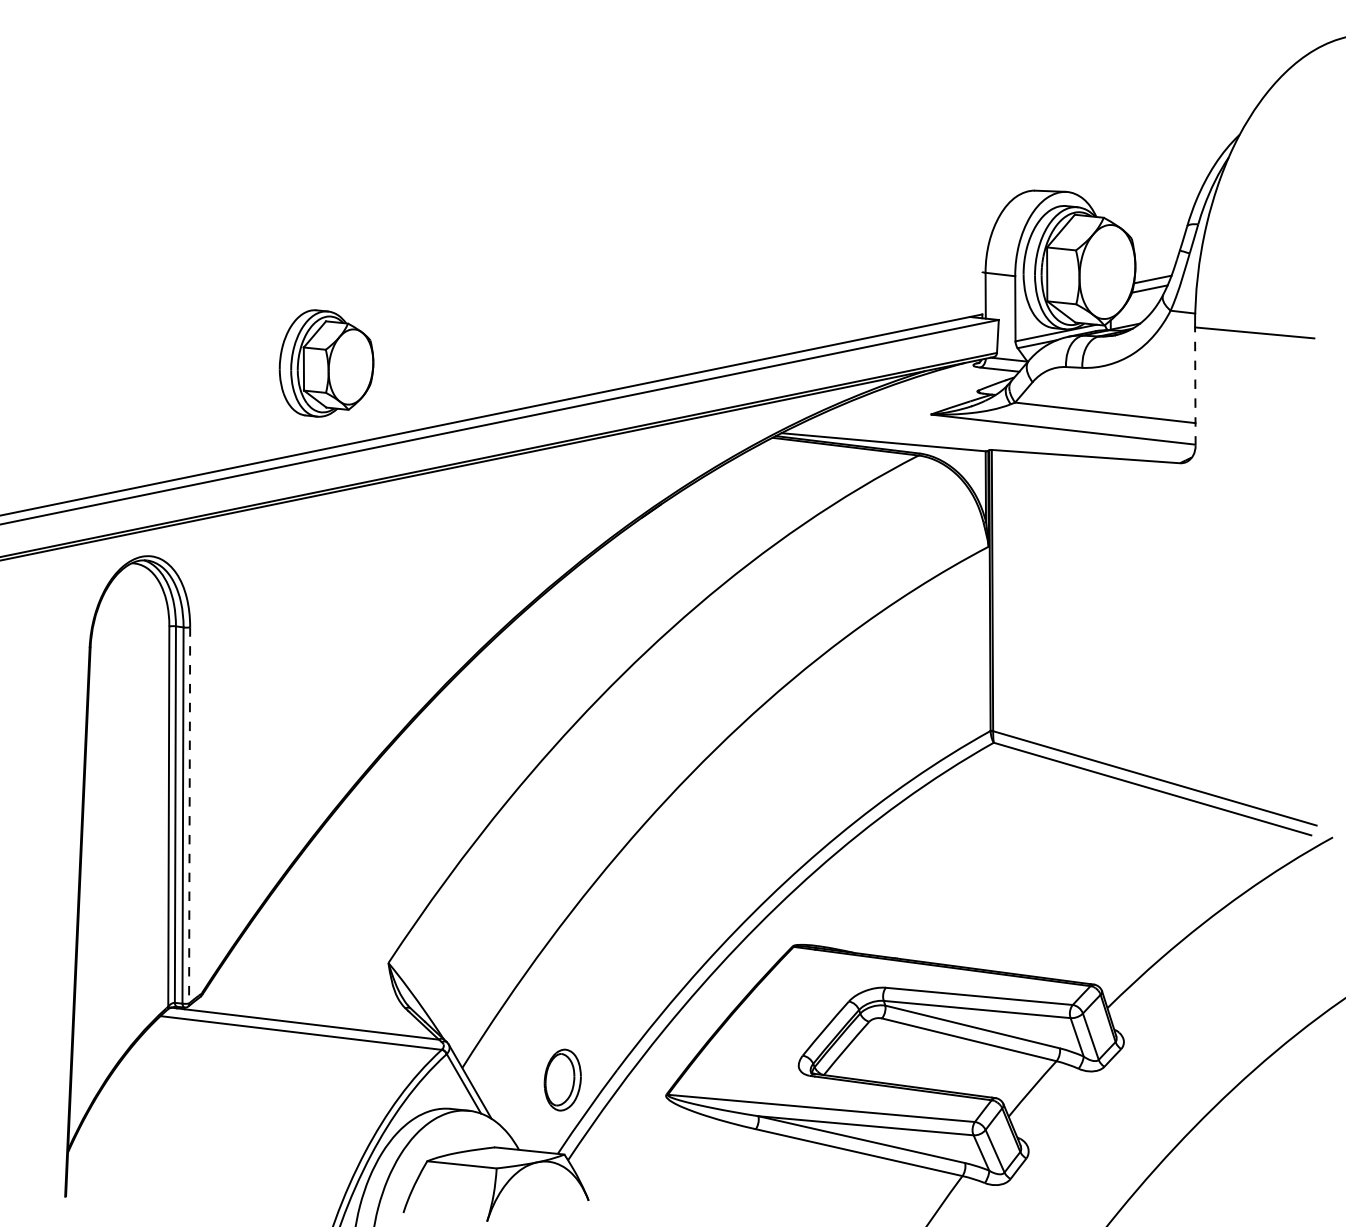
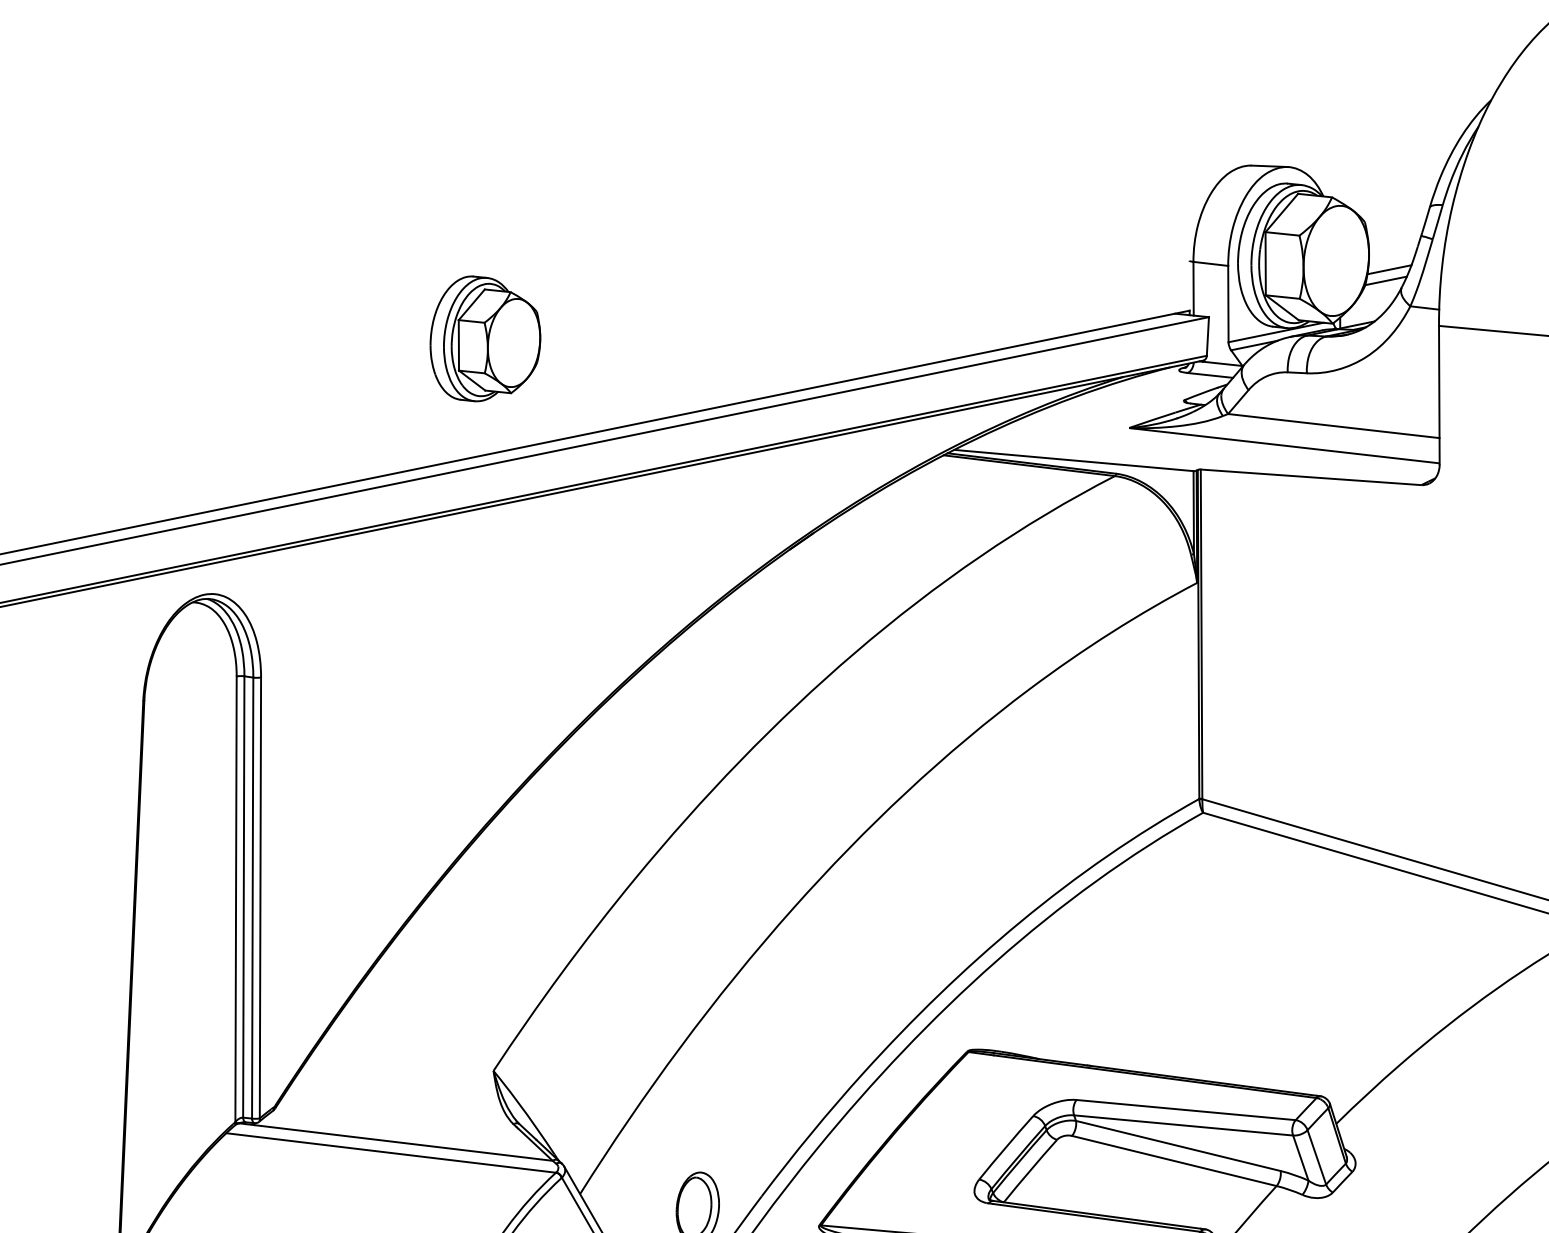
part: (326, 363) -> (485, 338), moved
line: (1195, 386) -> (1439, 395), dashed -> solid
line: (189, 815) -> (260, 898), dashed -> solid

